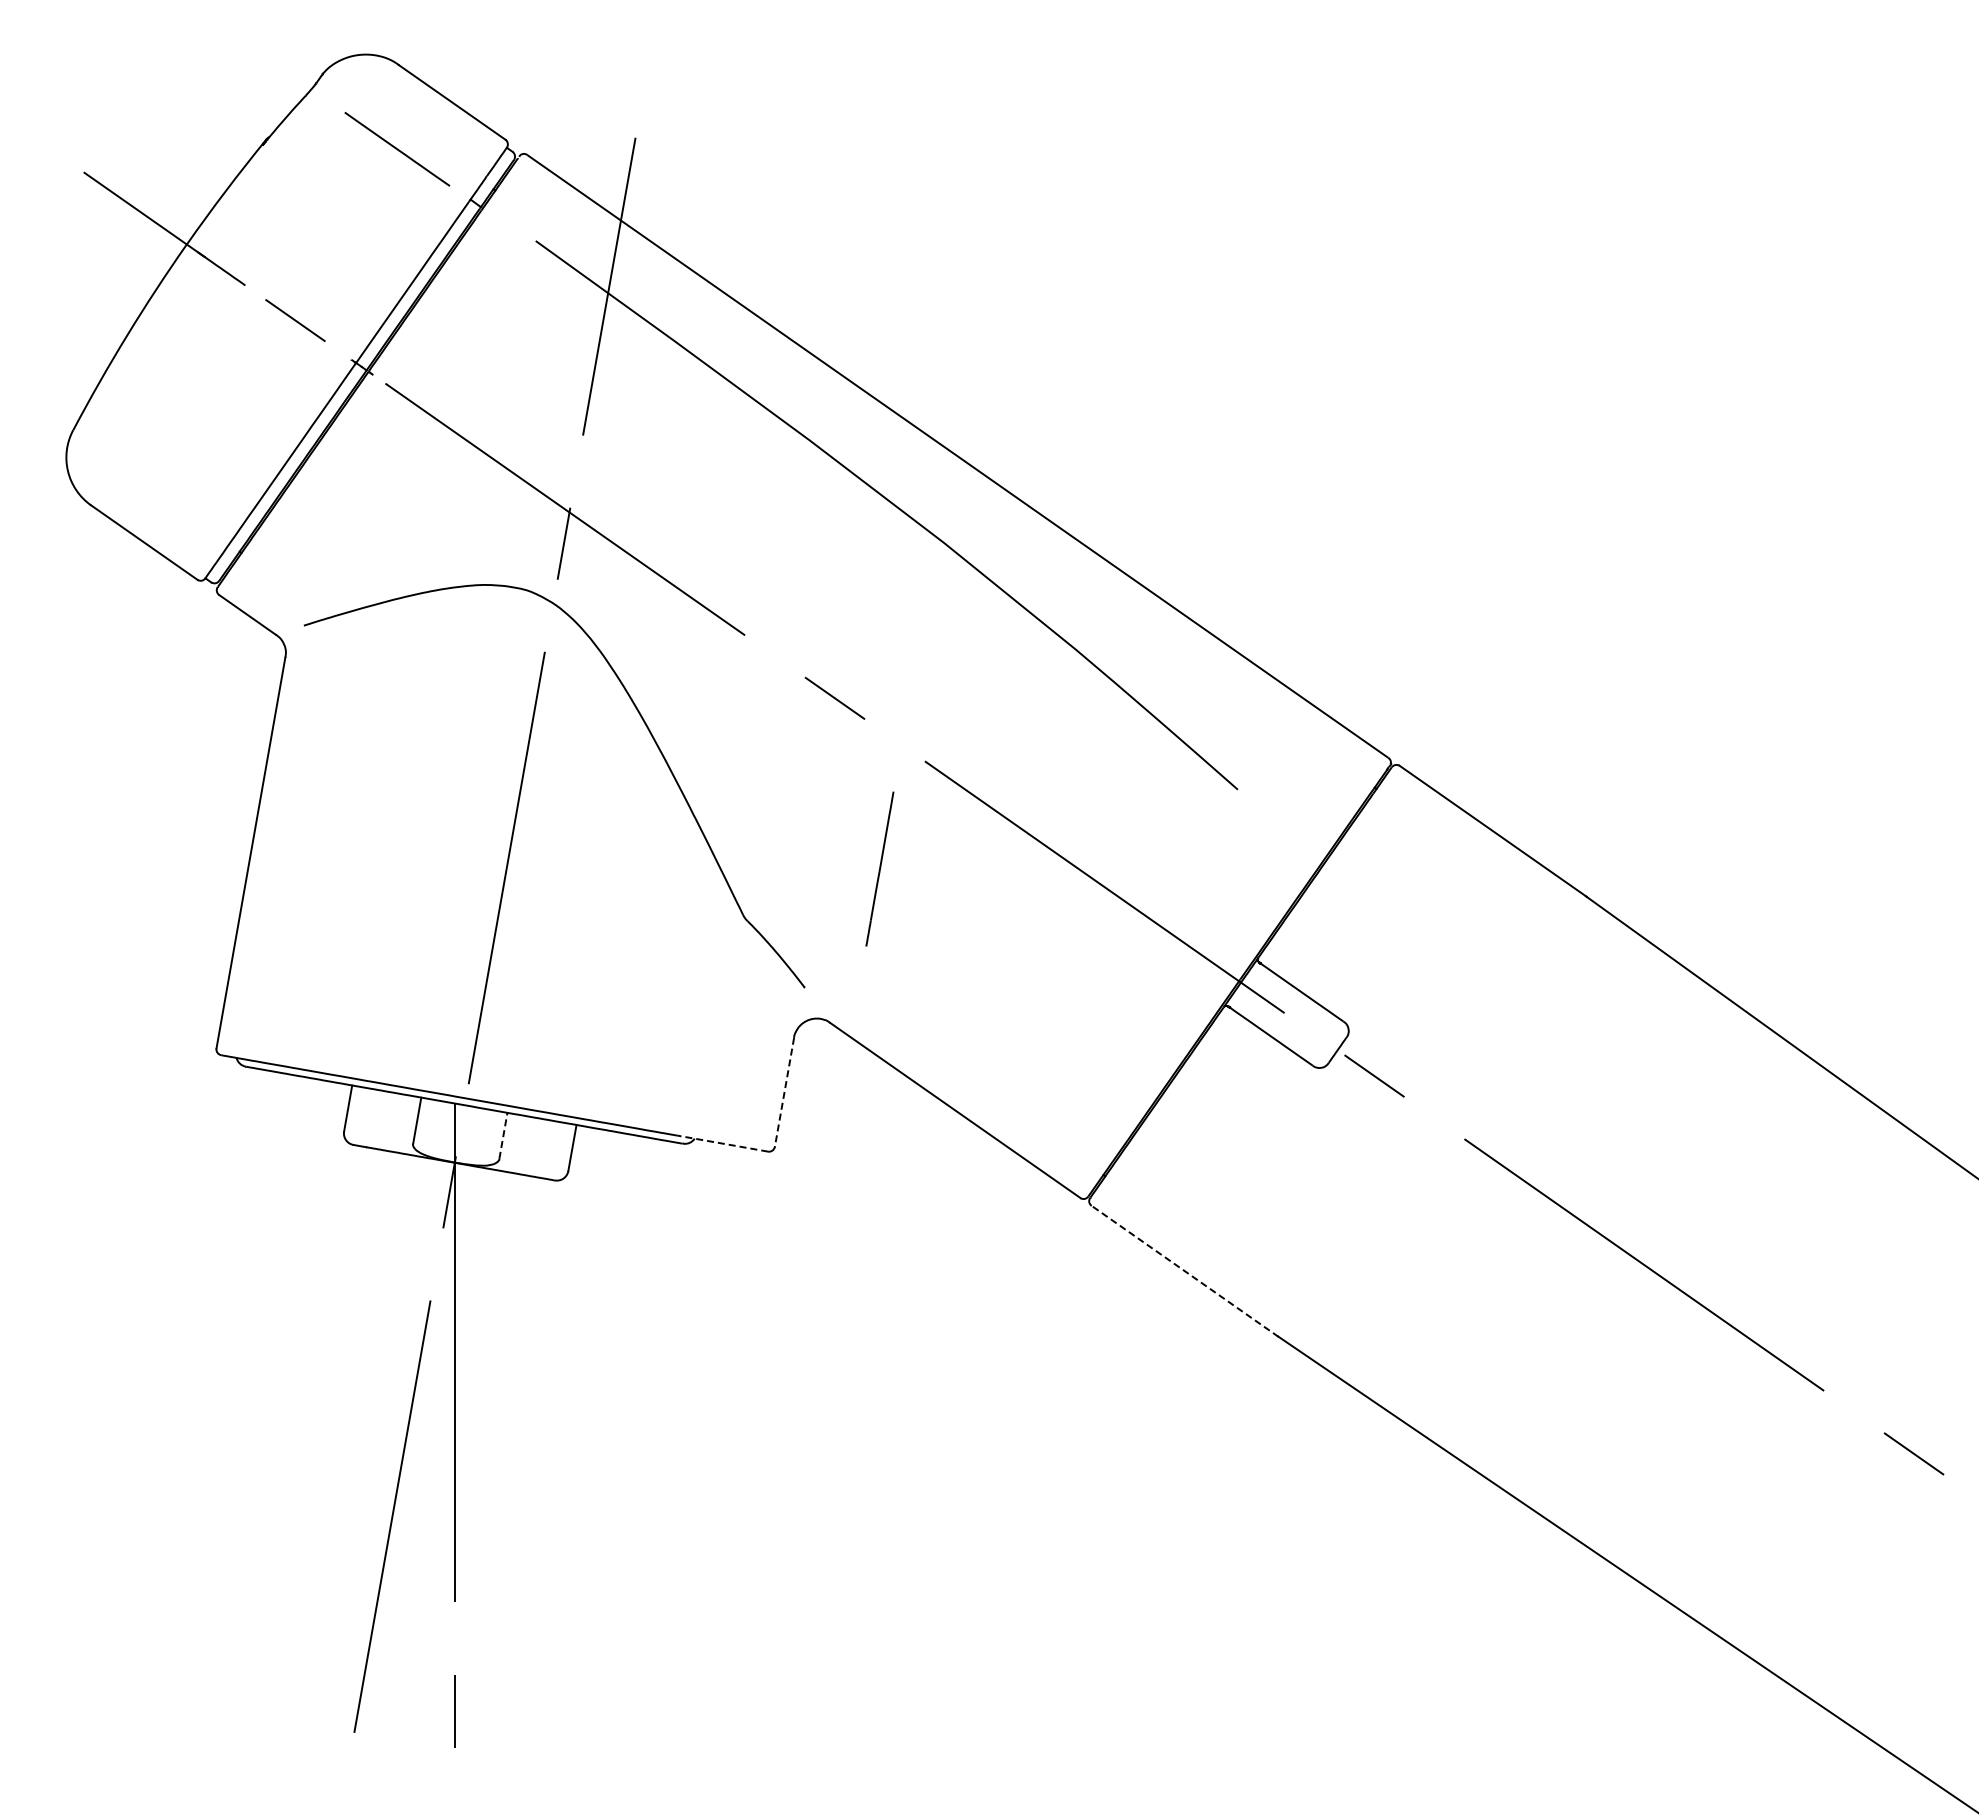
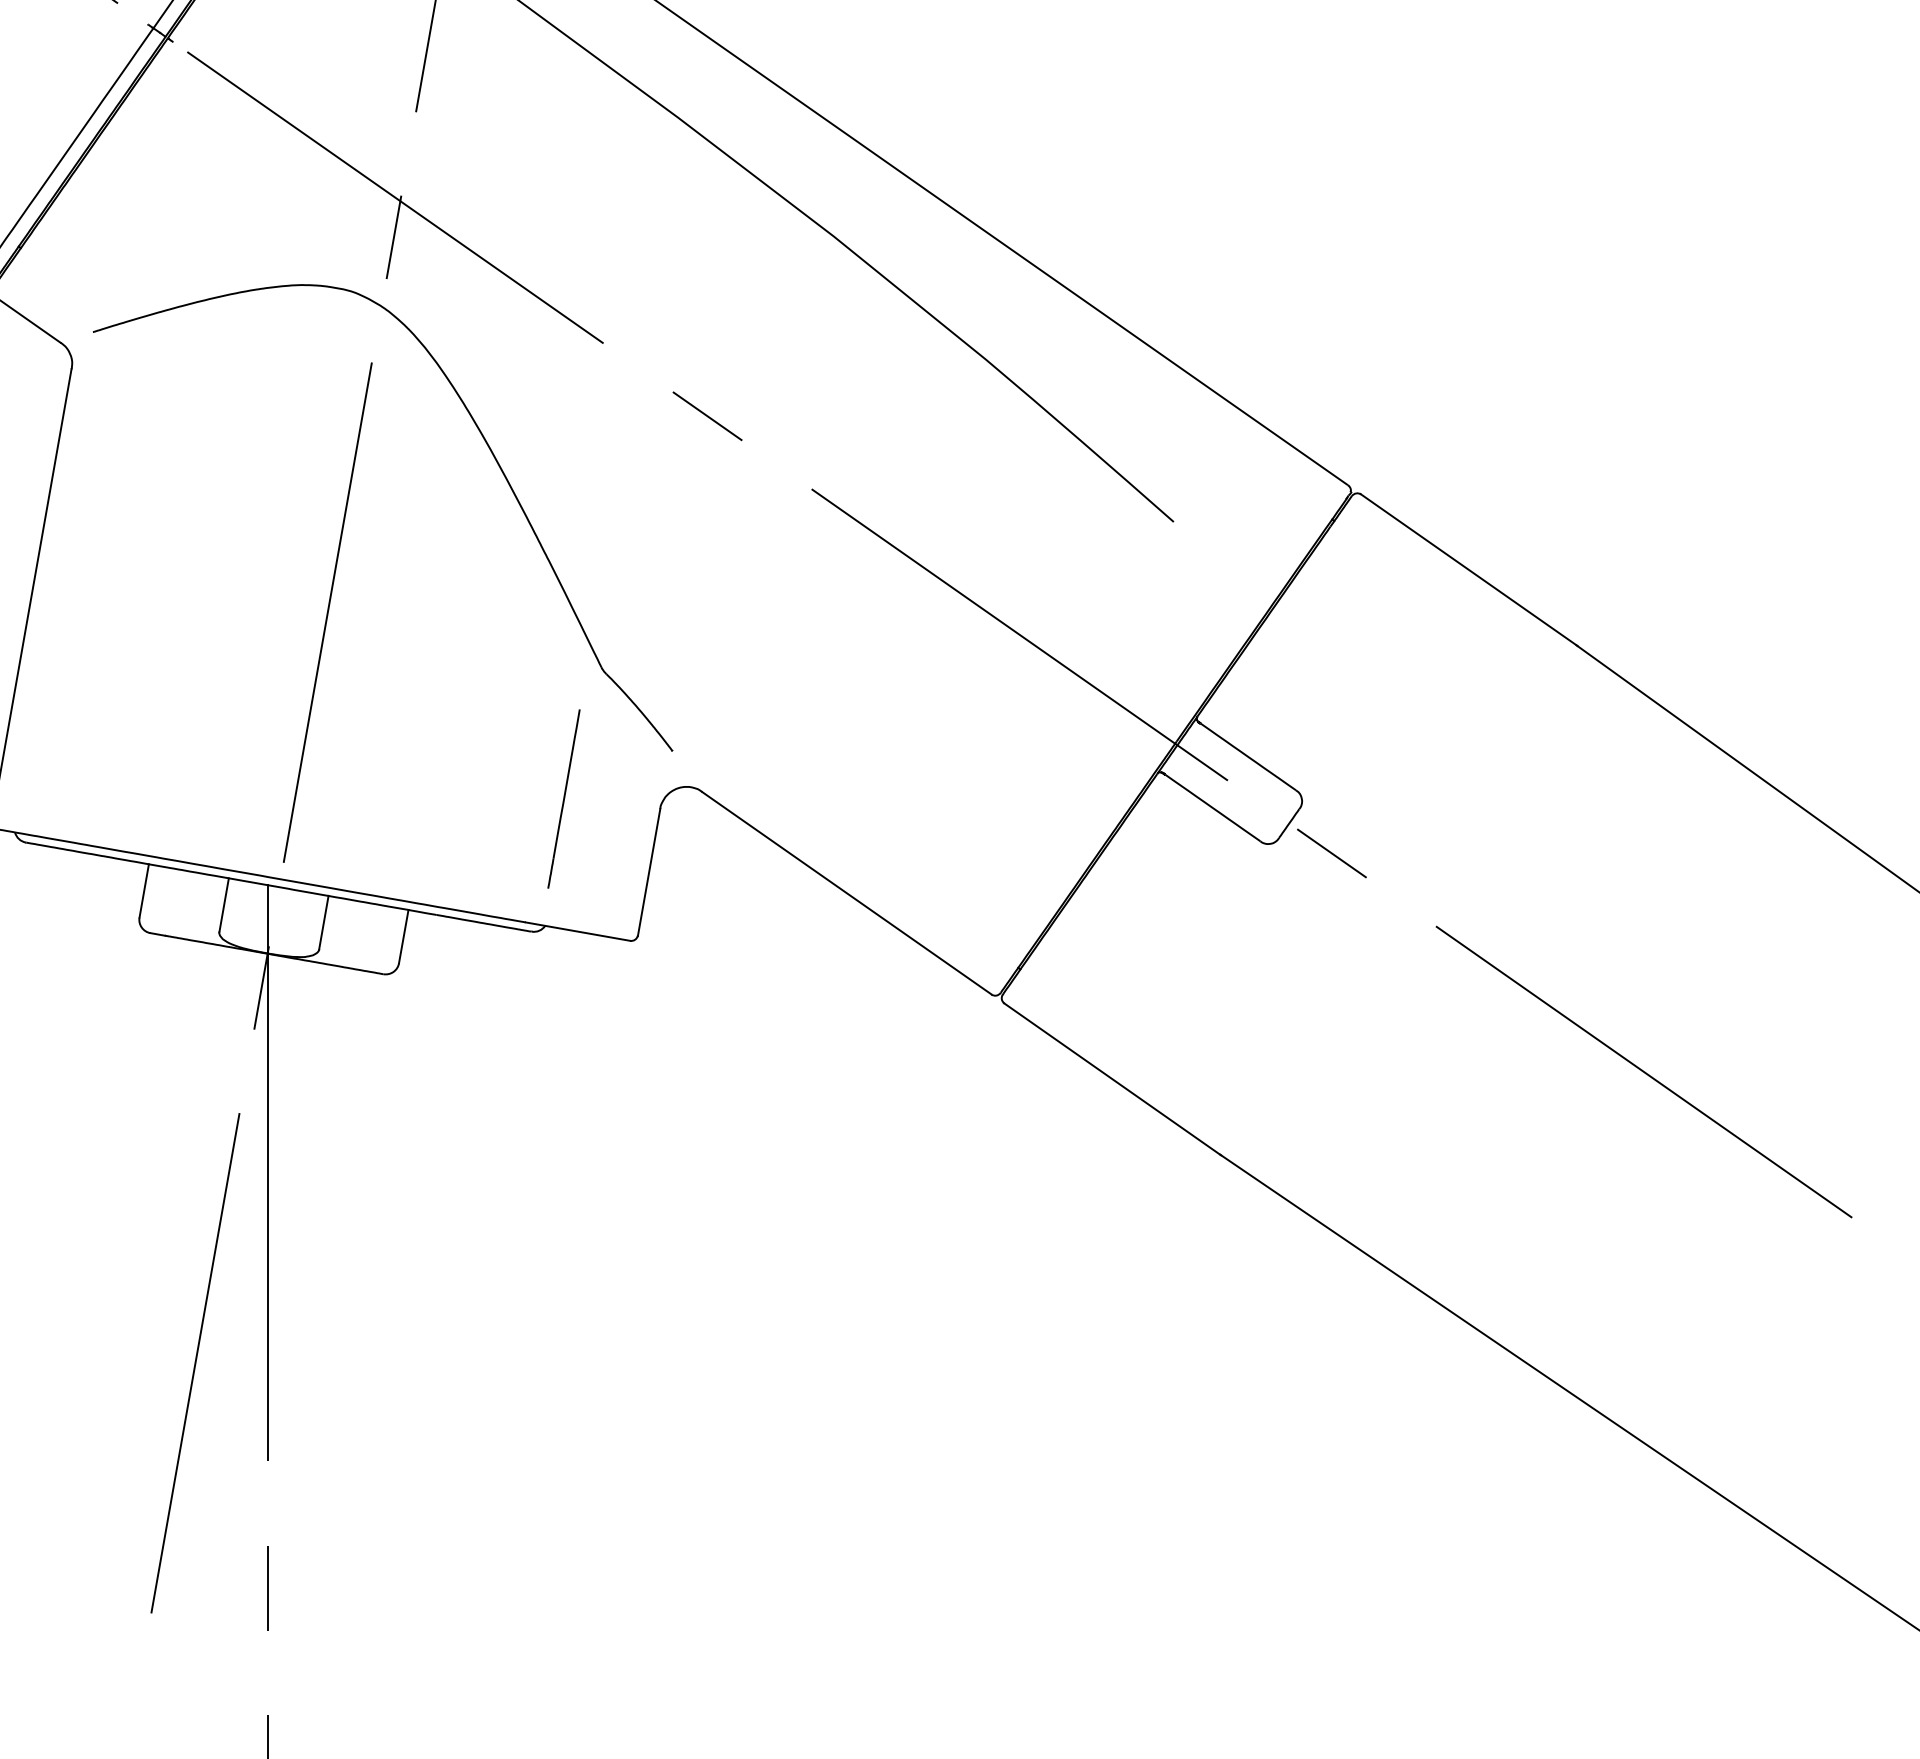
line: (879, 868) -> (563, 798), moved
line: (784, 1092) -> (649, 872), dashed -> solid
line: (503, 1135) -> (323, 922), dashed -> solid
line: (722, 1143) -> (577, 931), dashed -> solid
line: (1184, 1271) -> (1112, 1079), dashed -> solid

